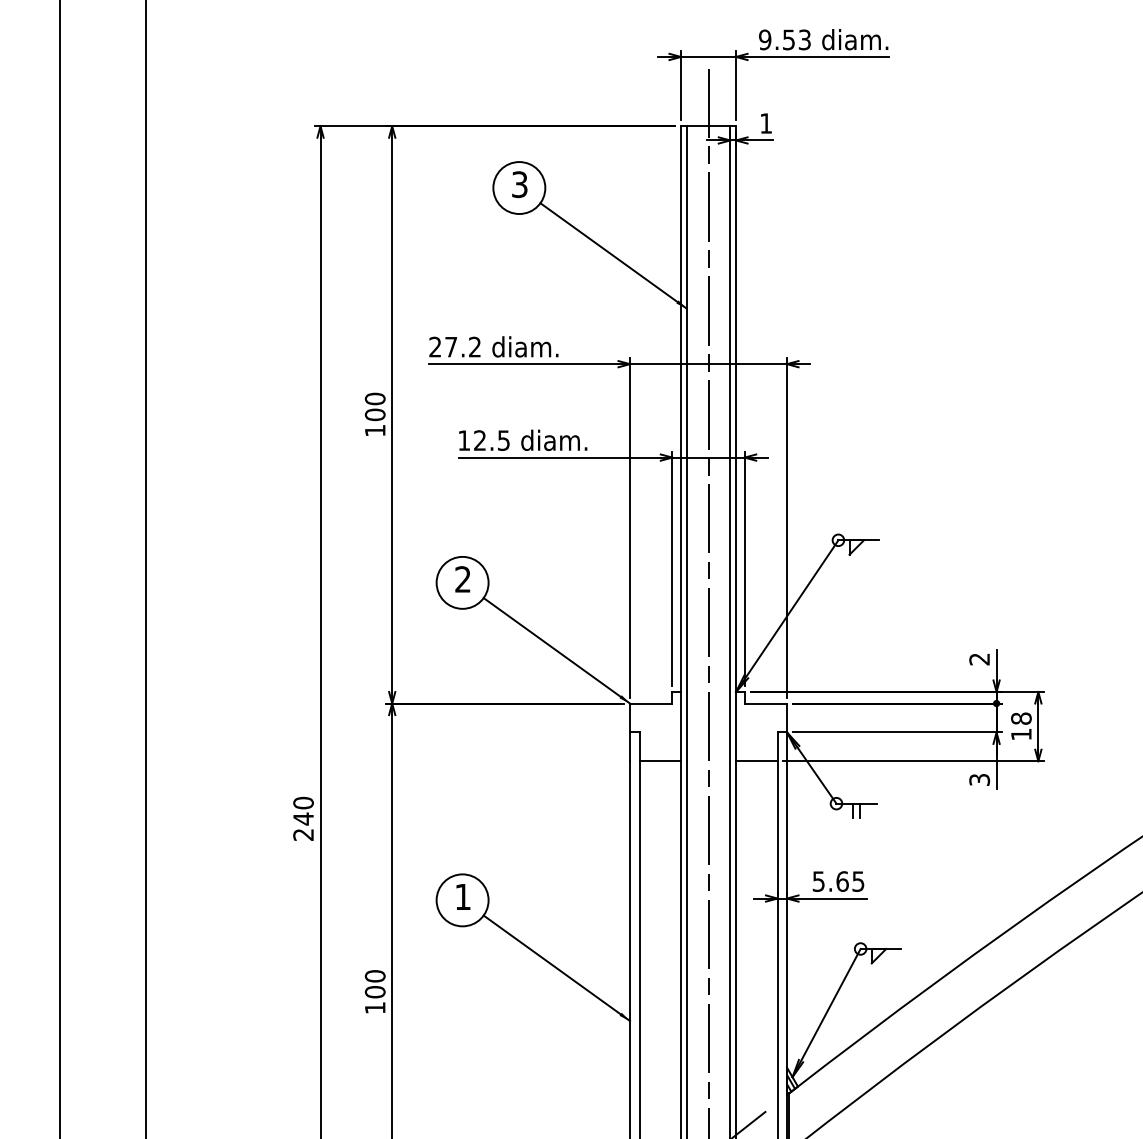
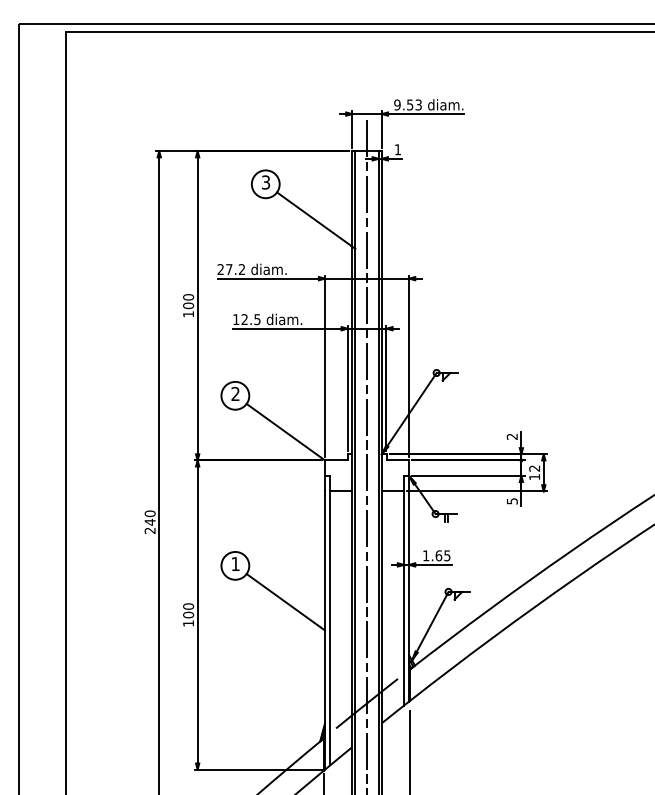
text: (1021, 718) -> (534, 468), 18 -> 12
text: (978, 780) -> (511, 501), 3 -> 5
text: (819, 880) -> (426, 555), 5.65 -> 1.65

